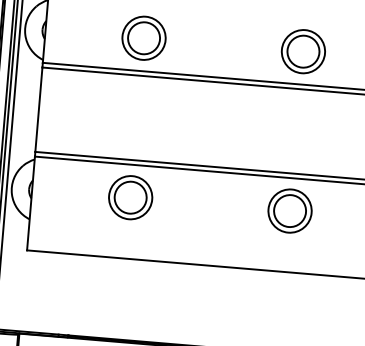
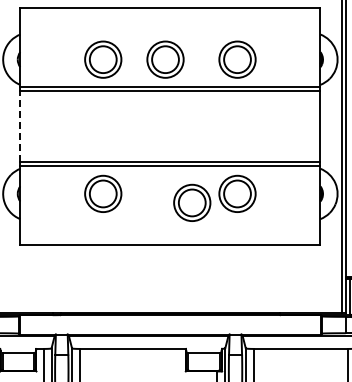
part: (217, 44) -> (165, 59), added
line: (39, 109) -> (20, 126), solid -> dashed
part: (235, 216) -> (192, 202), added

